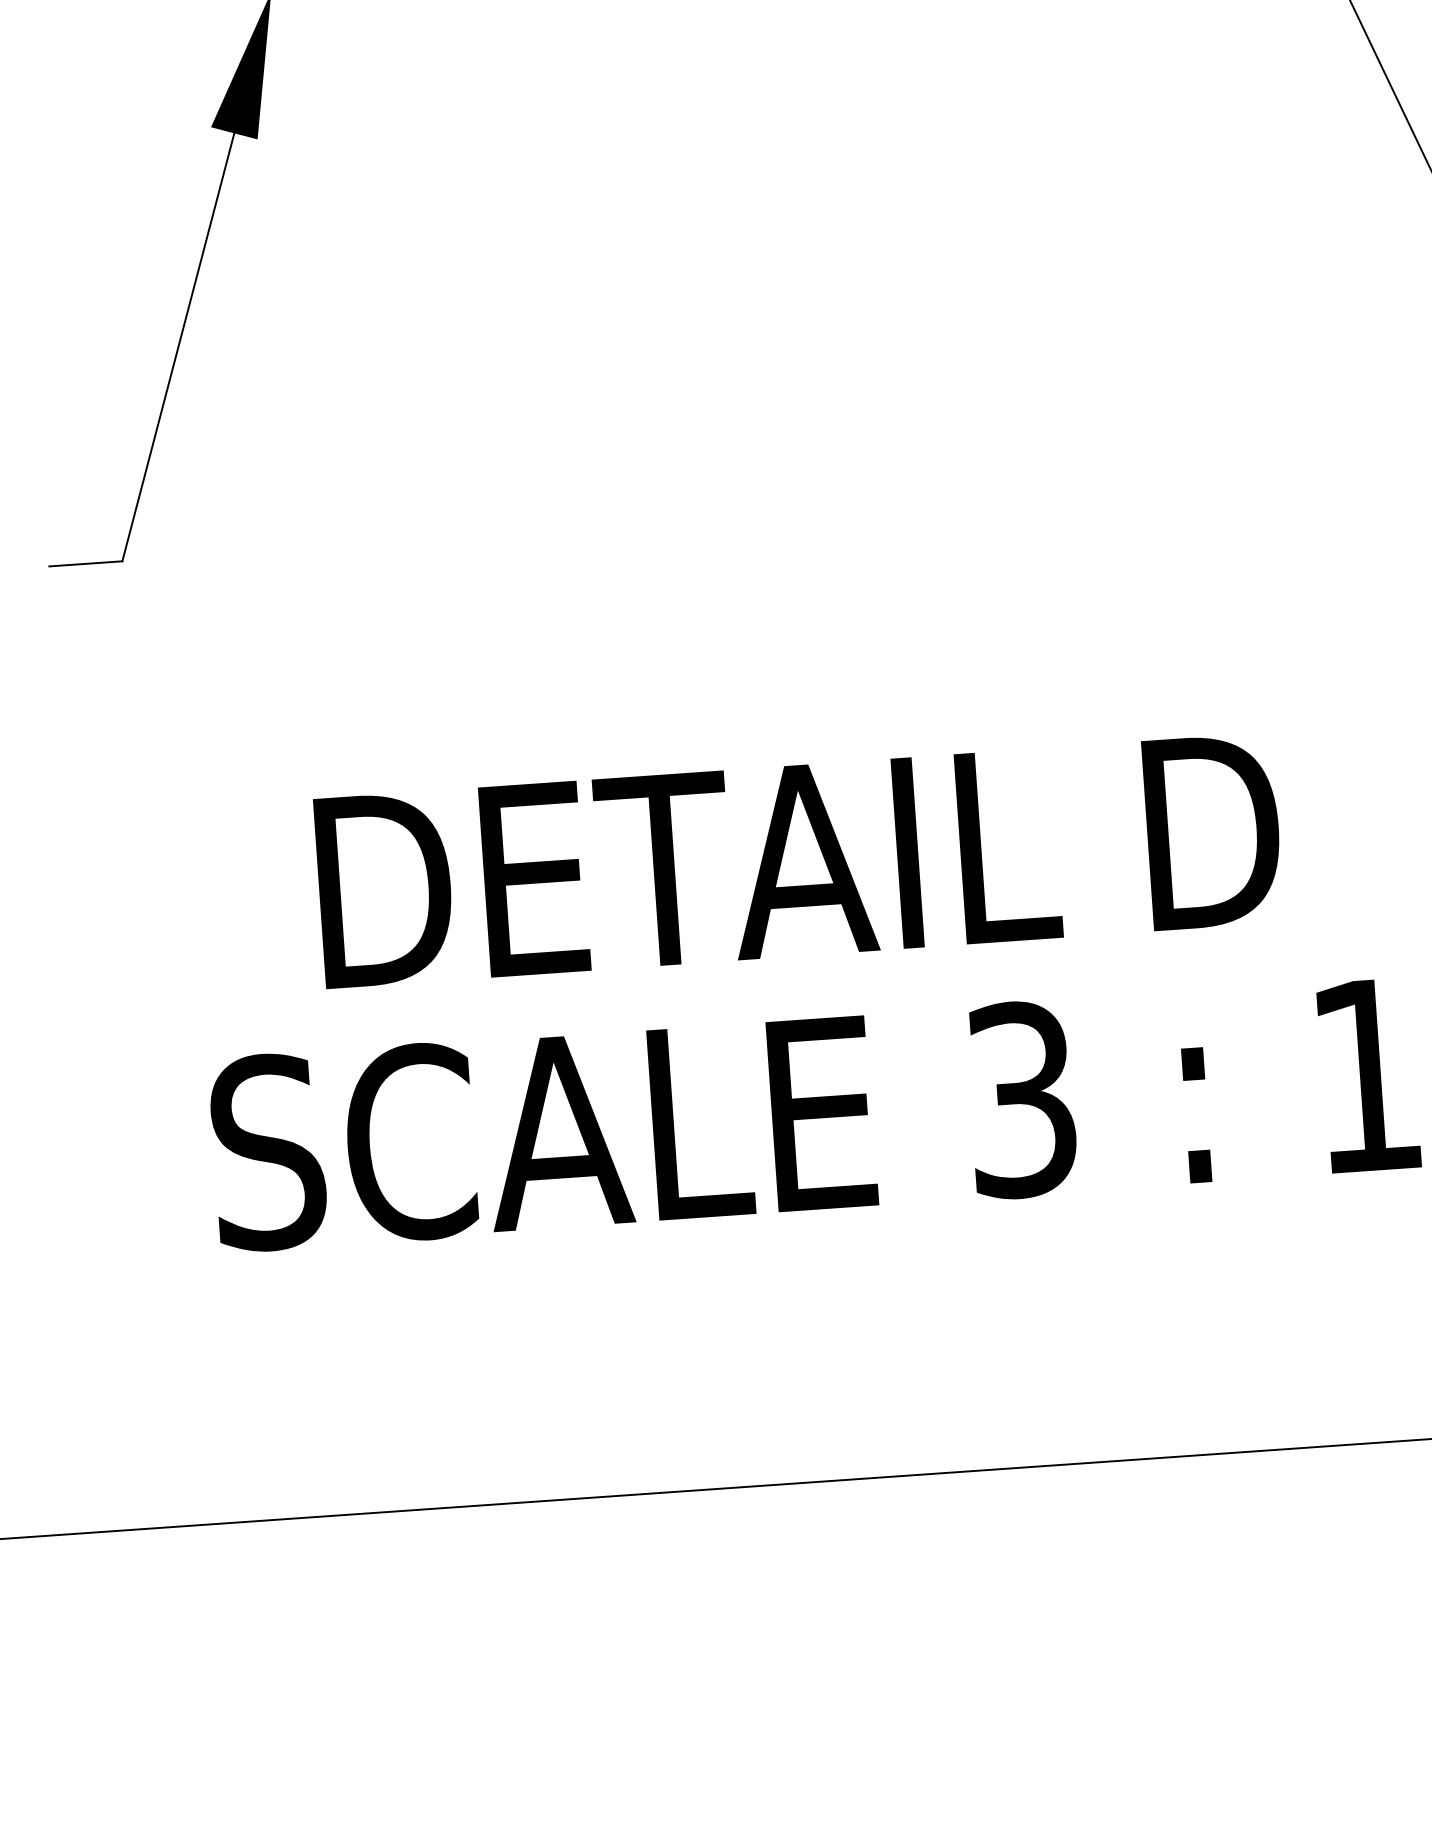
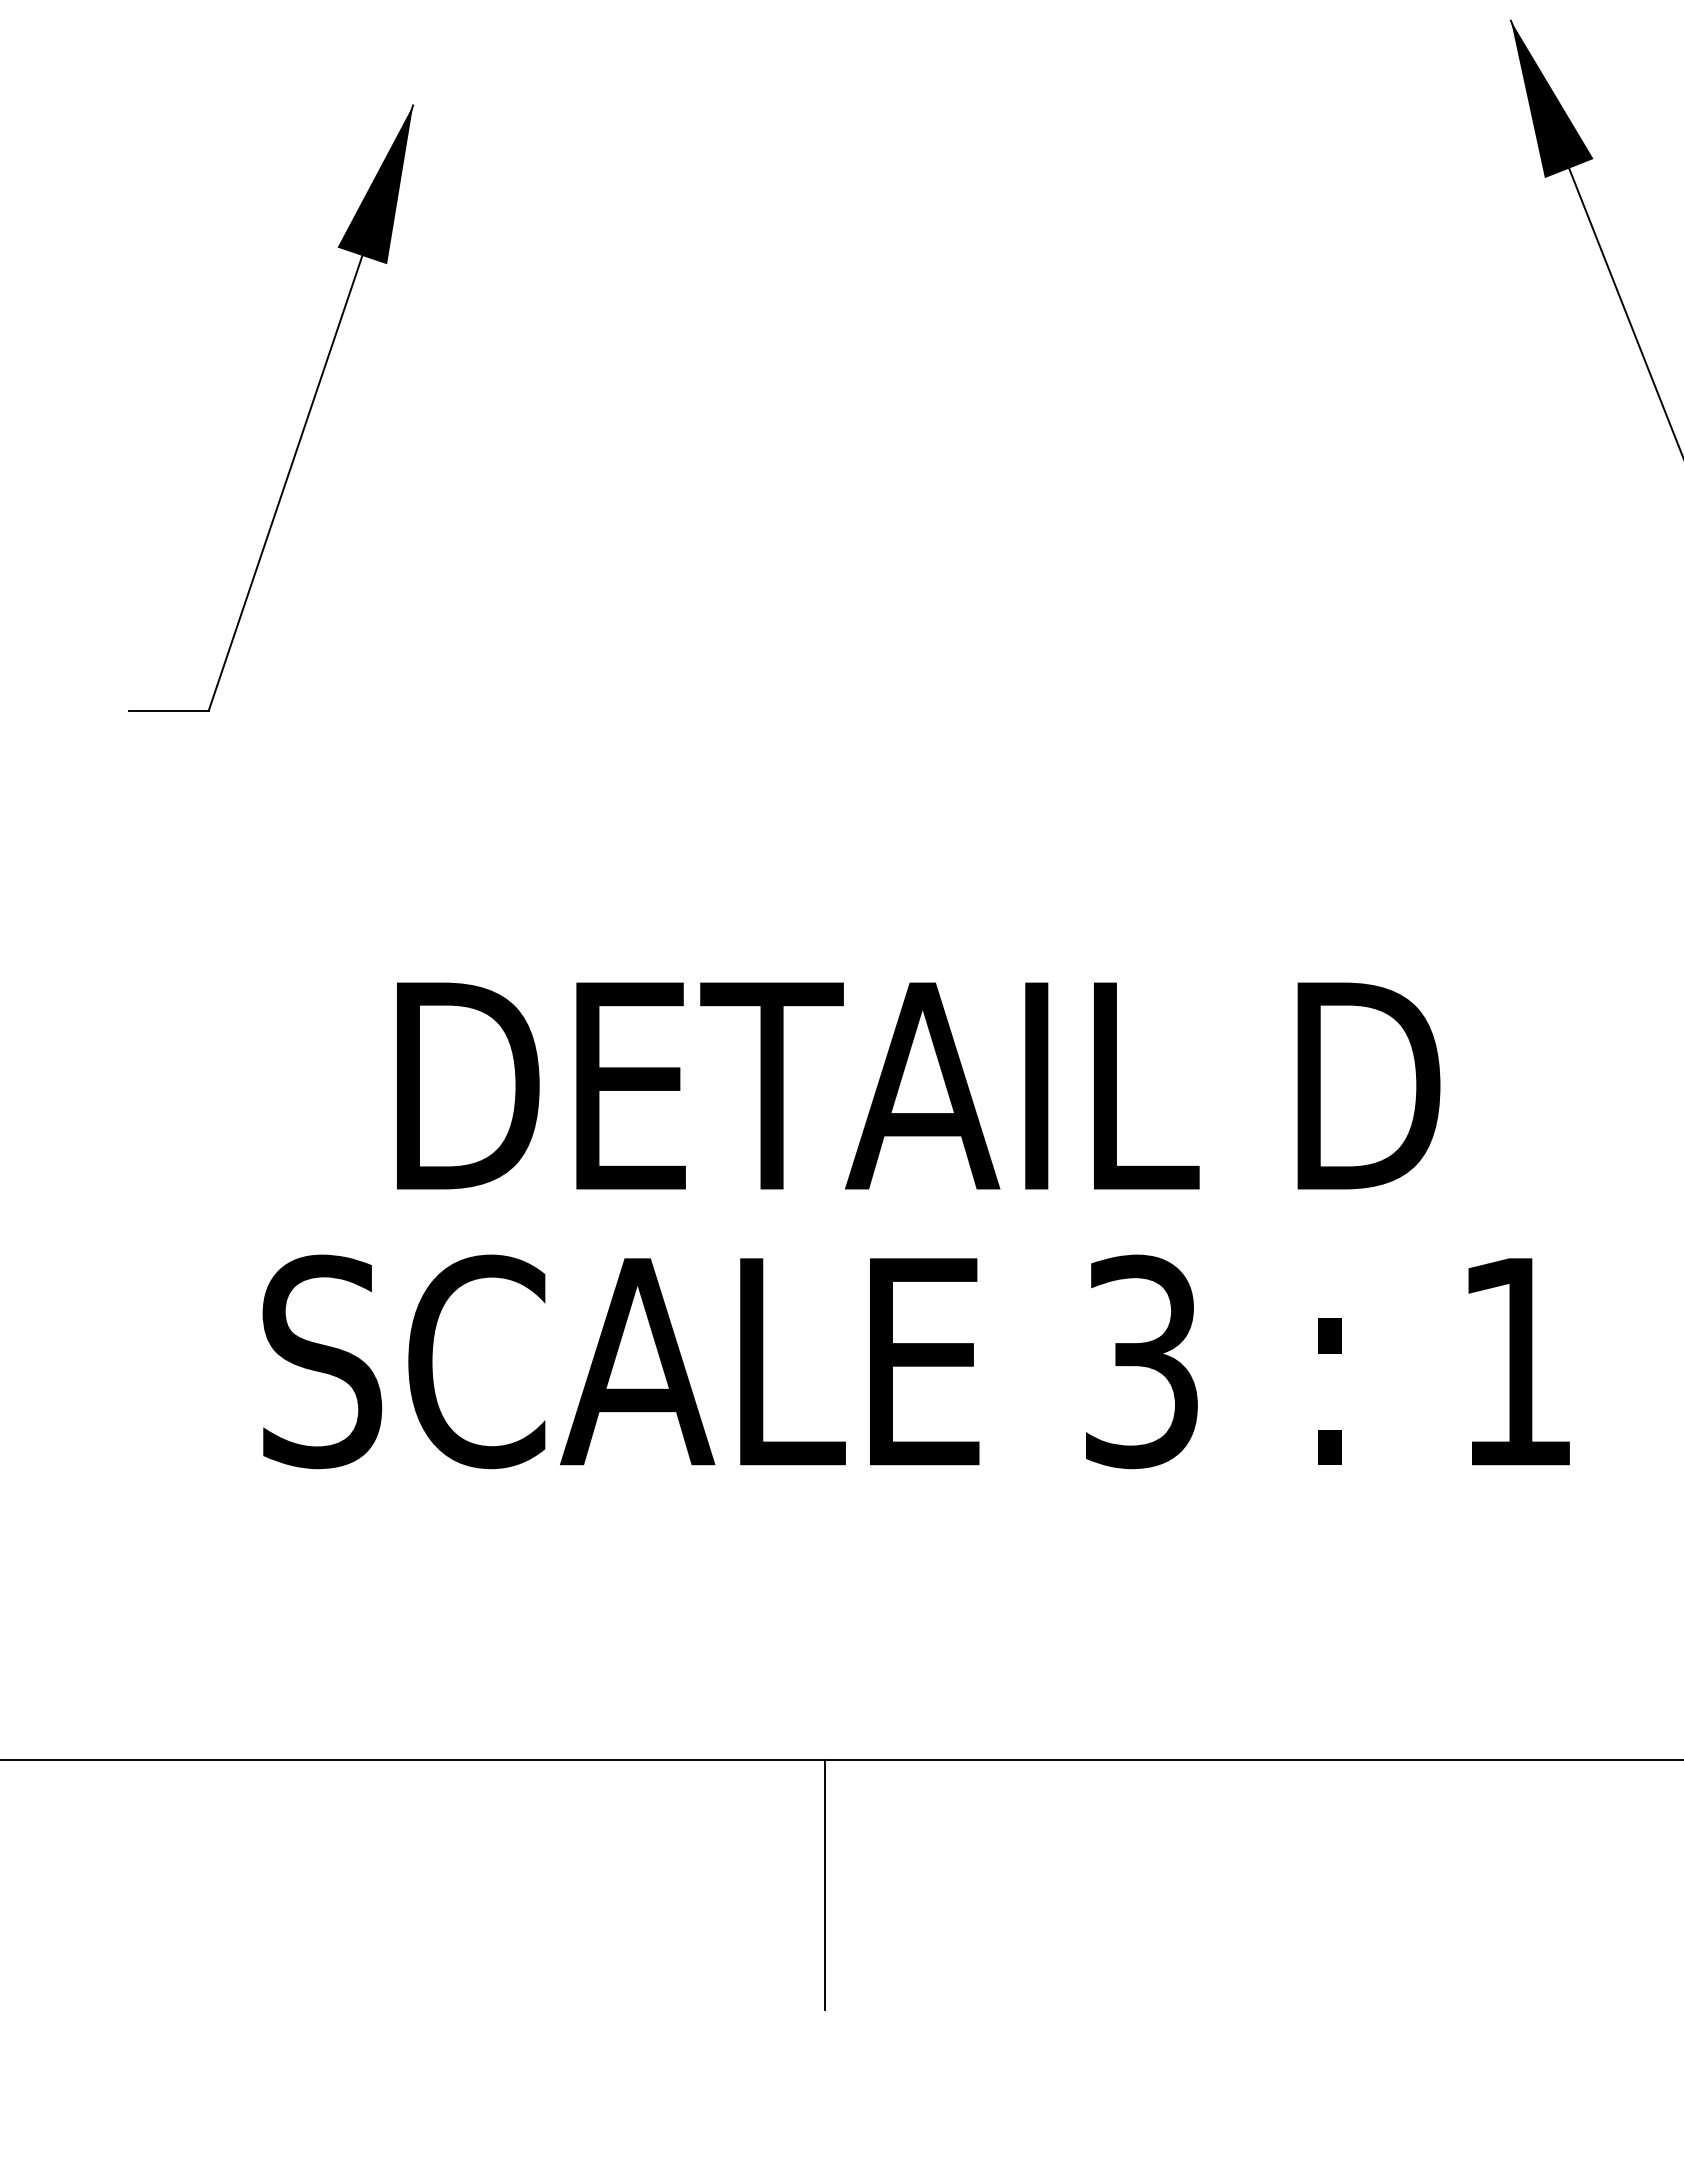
line: (763, 1600) -> (824, 1884), added

